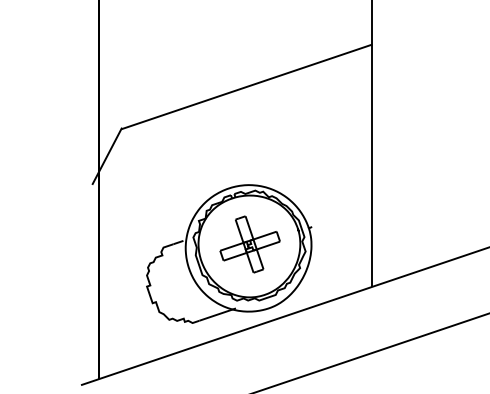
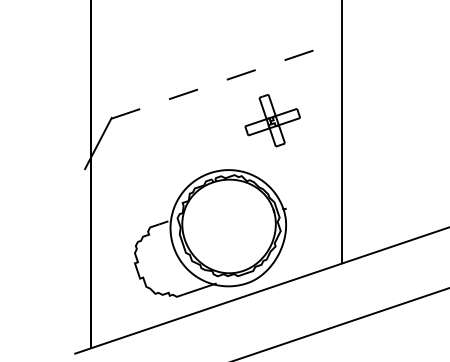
line: (246, 86) -> (226, 79), solid -> dashed
part: (249, 244) -> (272, 120), moved

